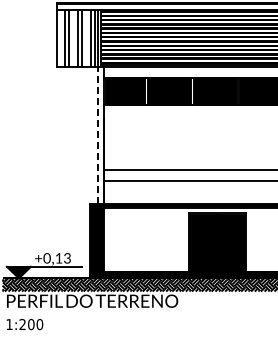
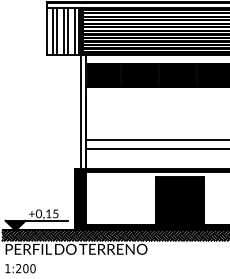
line: (98, 135) -> (81, 112), dashed -> solid
text: (67, 258) -> (55, 213), +0,13 -> +0,15

